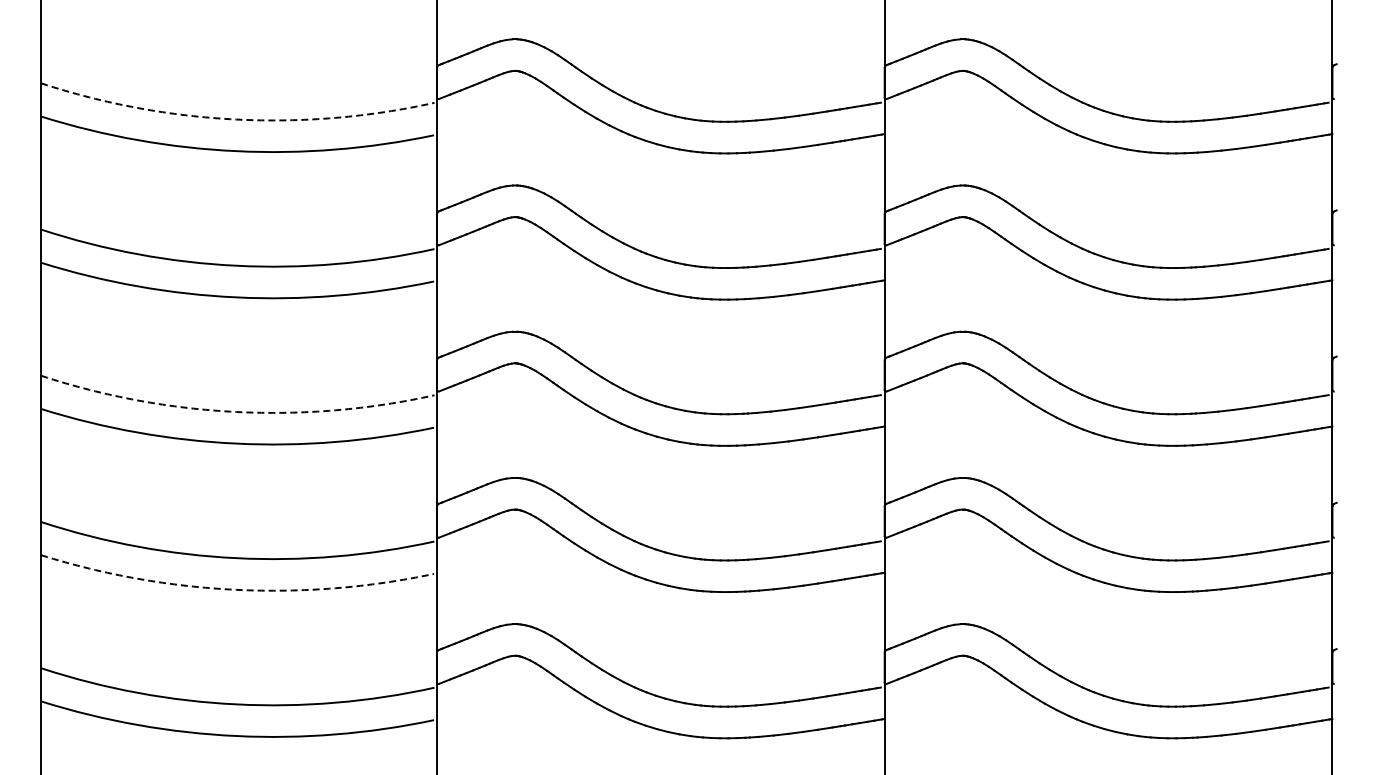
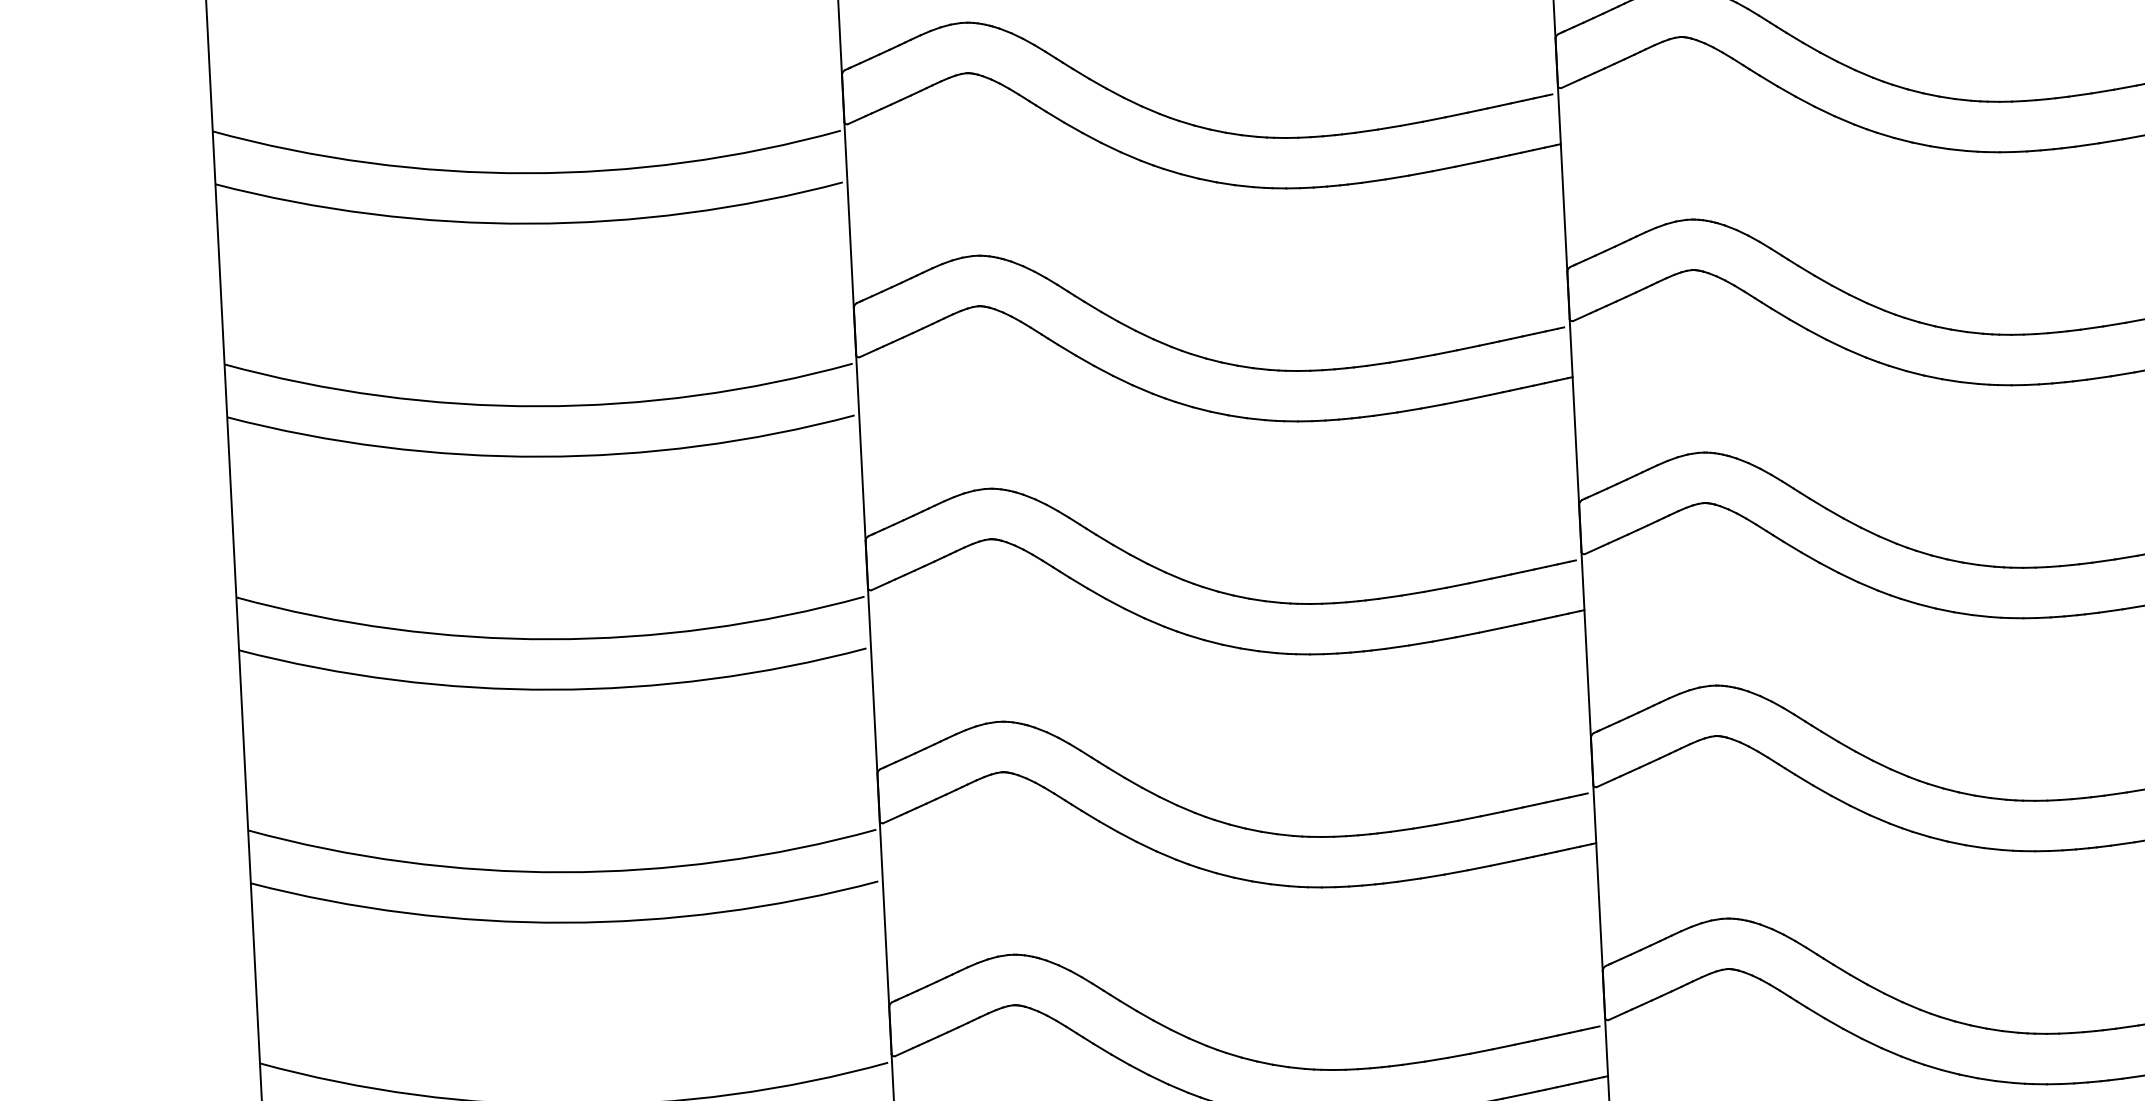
arc: (236, 119) -> (526, 173), dashed -> solid
arc: (236, 412) -> (550, 640), dashed -> solid
arc: (236, 589) -> (564, 922), dashed -> solid

